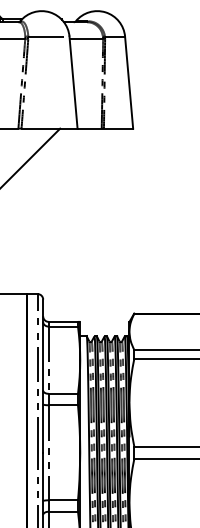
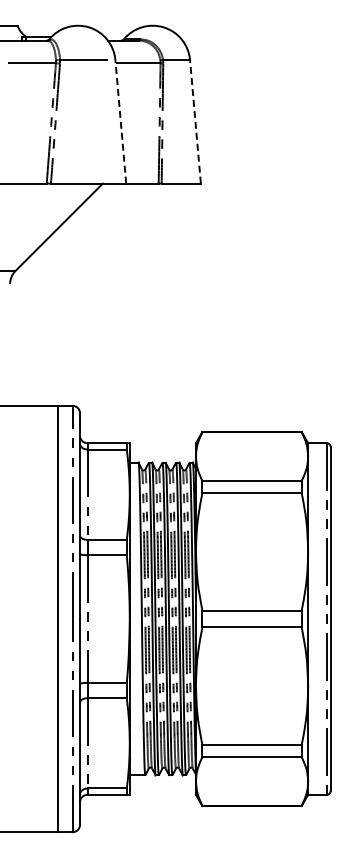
line: (73, 82) -> (120, 121), solid -> dashed
line: (129, 82) -> (195, 121), solid -> dashed

